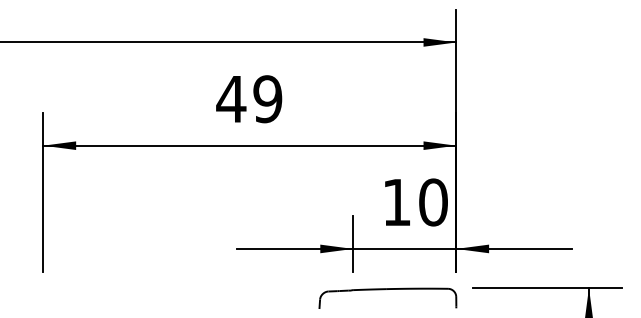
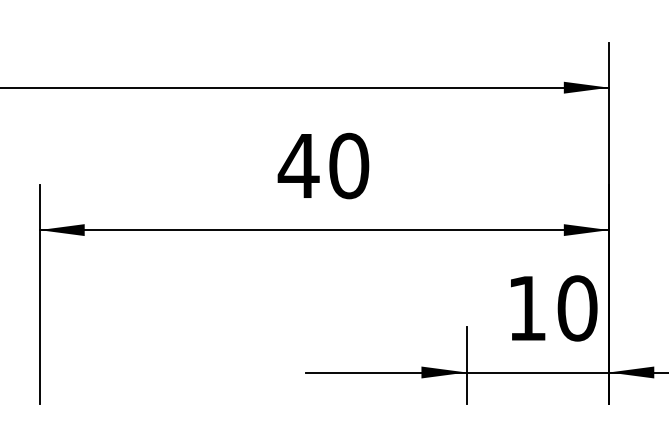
text: (267, 99) -> (348, 166), 49 -> 40

